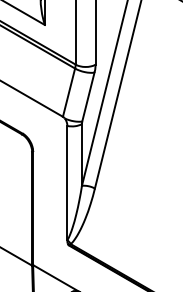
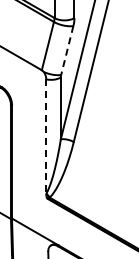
line: (88, 97) -> (67, 50), solid -> dashed
line: (67, 183) -> (46, 136), solid -> dashed

